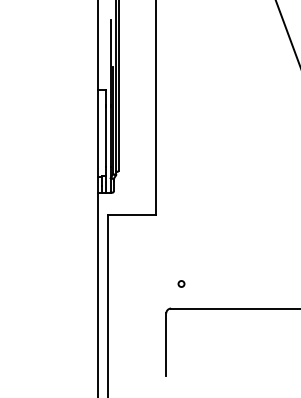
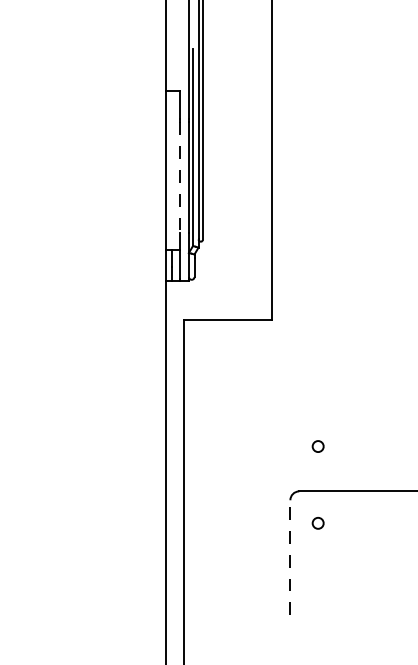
line: (106, 137) -> (181, 178), solid -> dashed
circle: (181, 325) -> (318, 522), added
line: (166, 344) -> (290, 557), solid -> dashed

